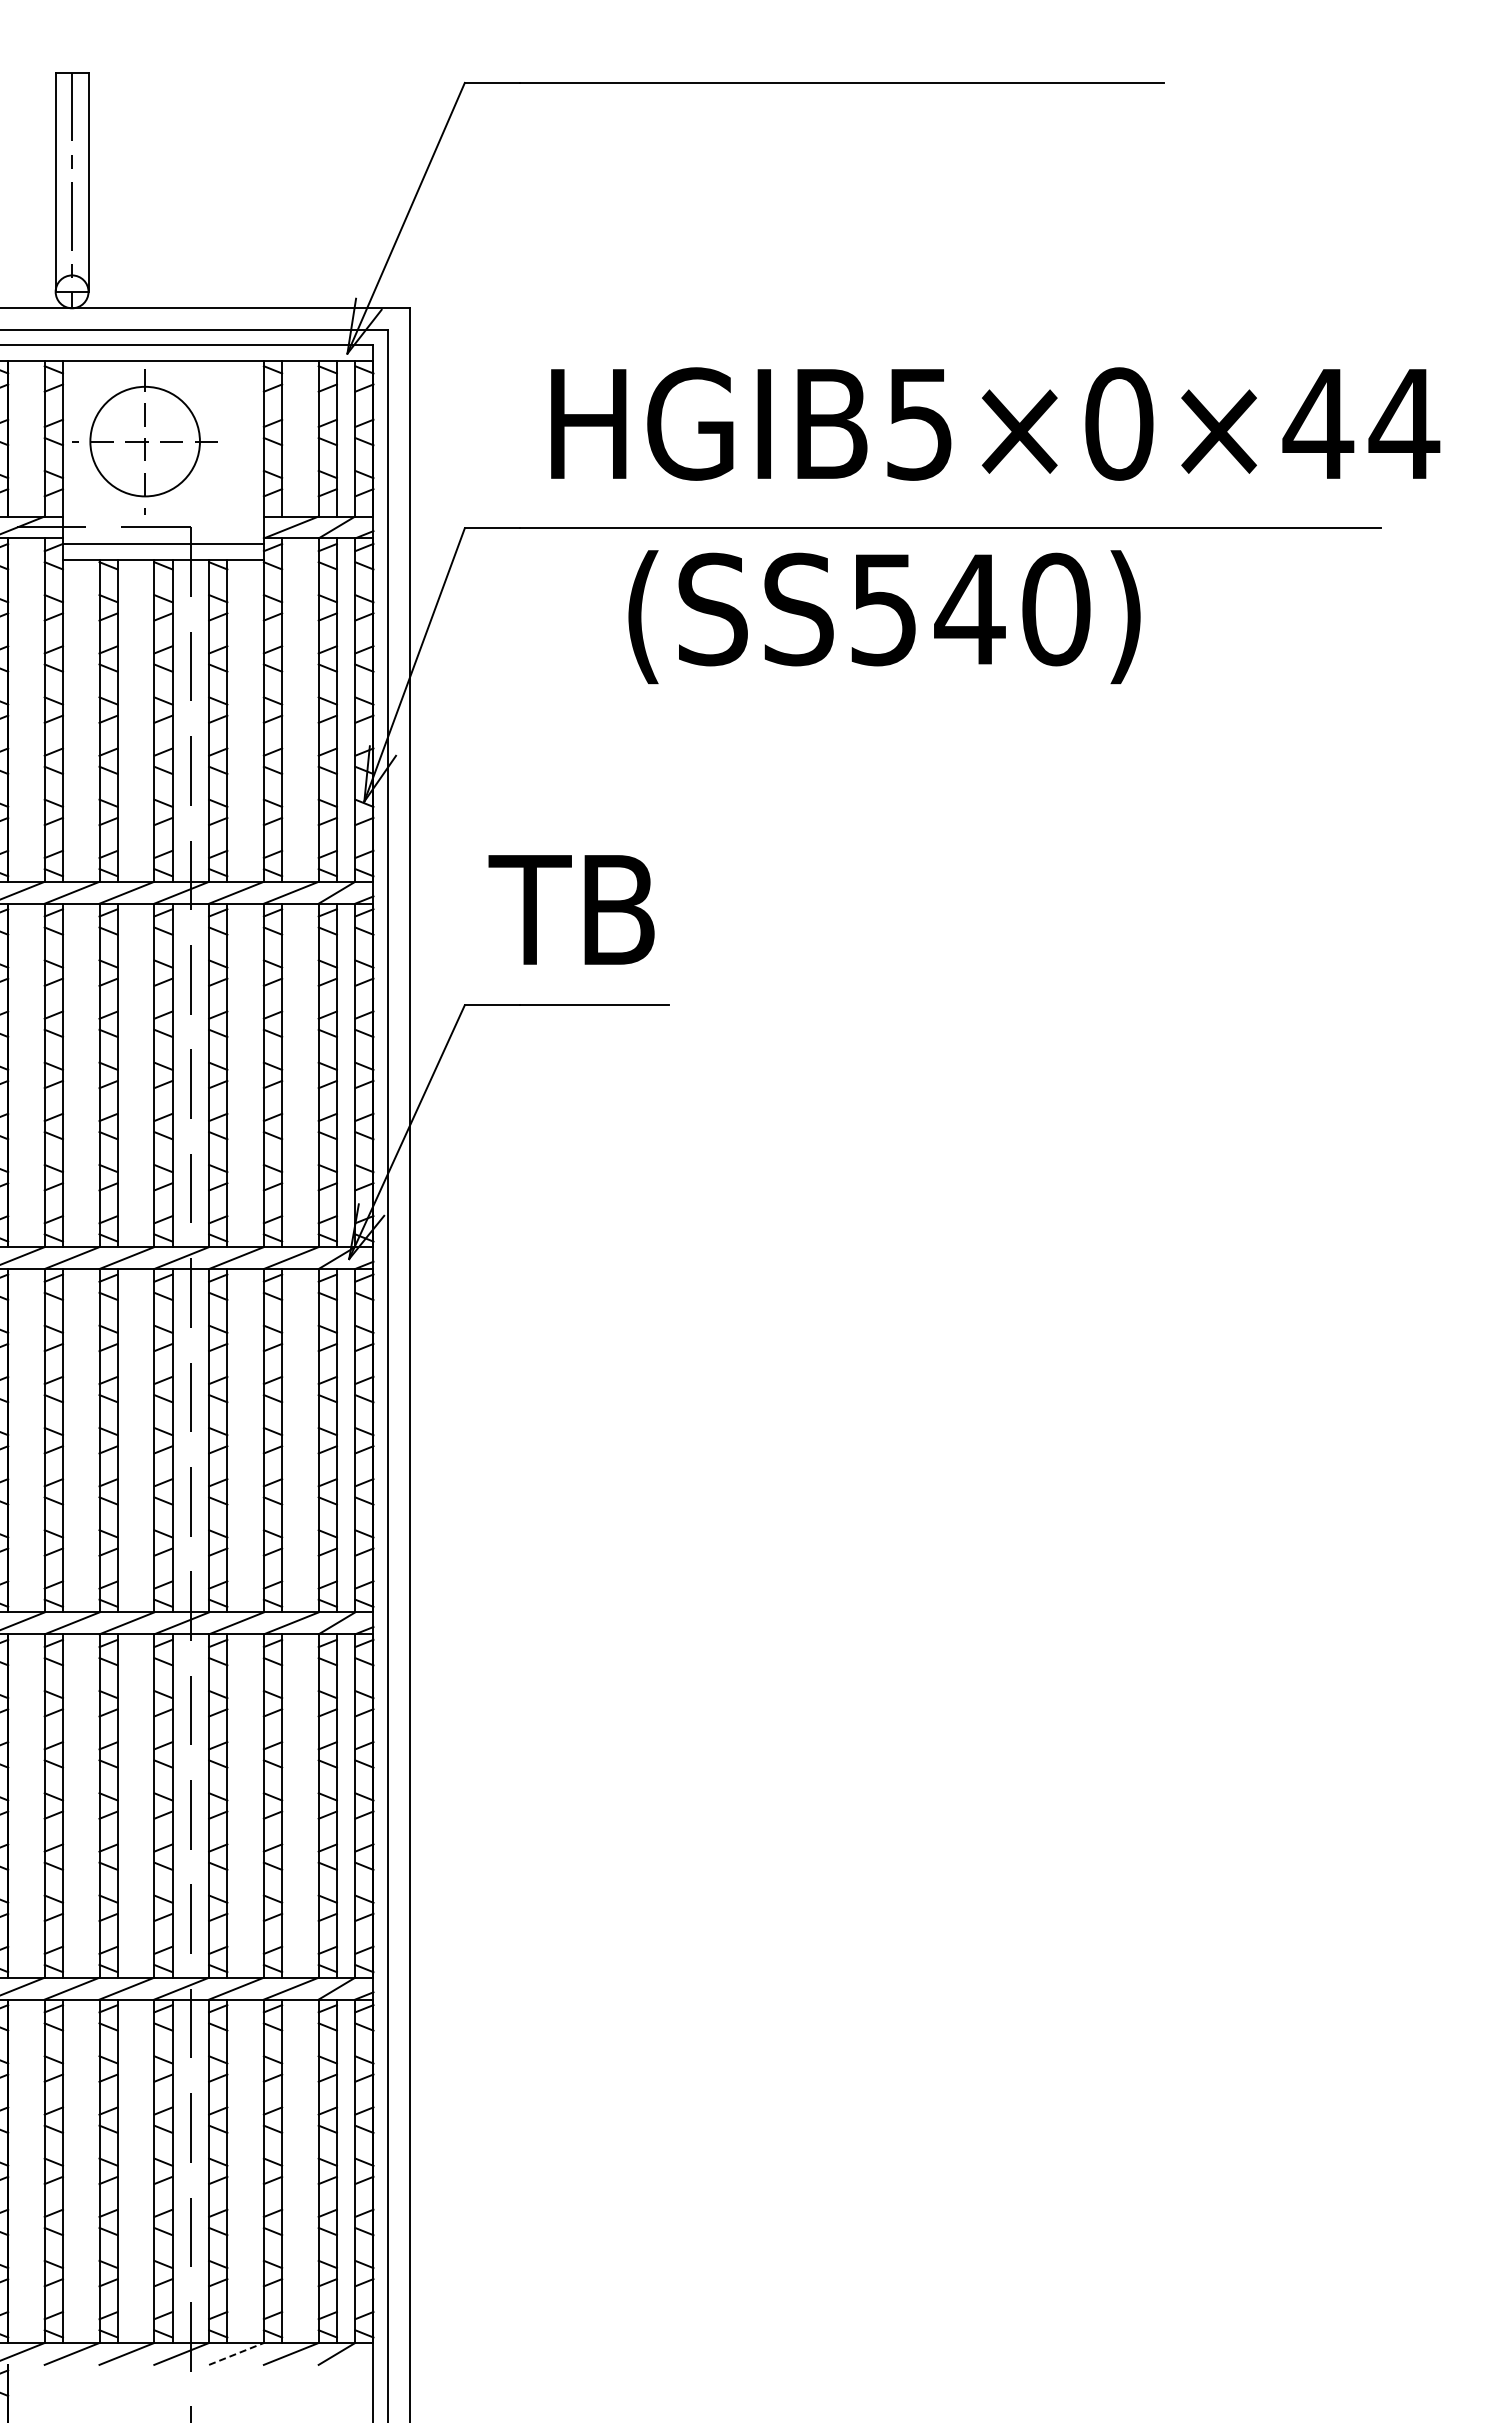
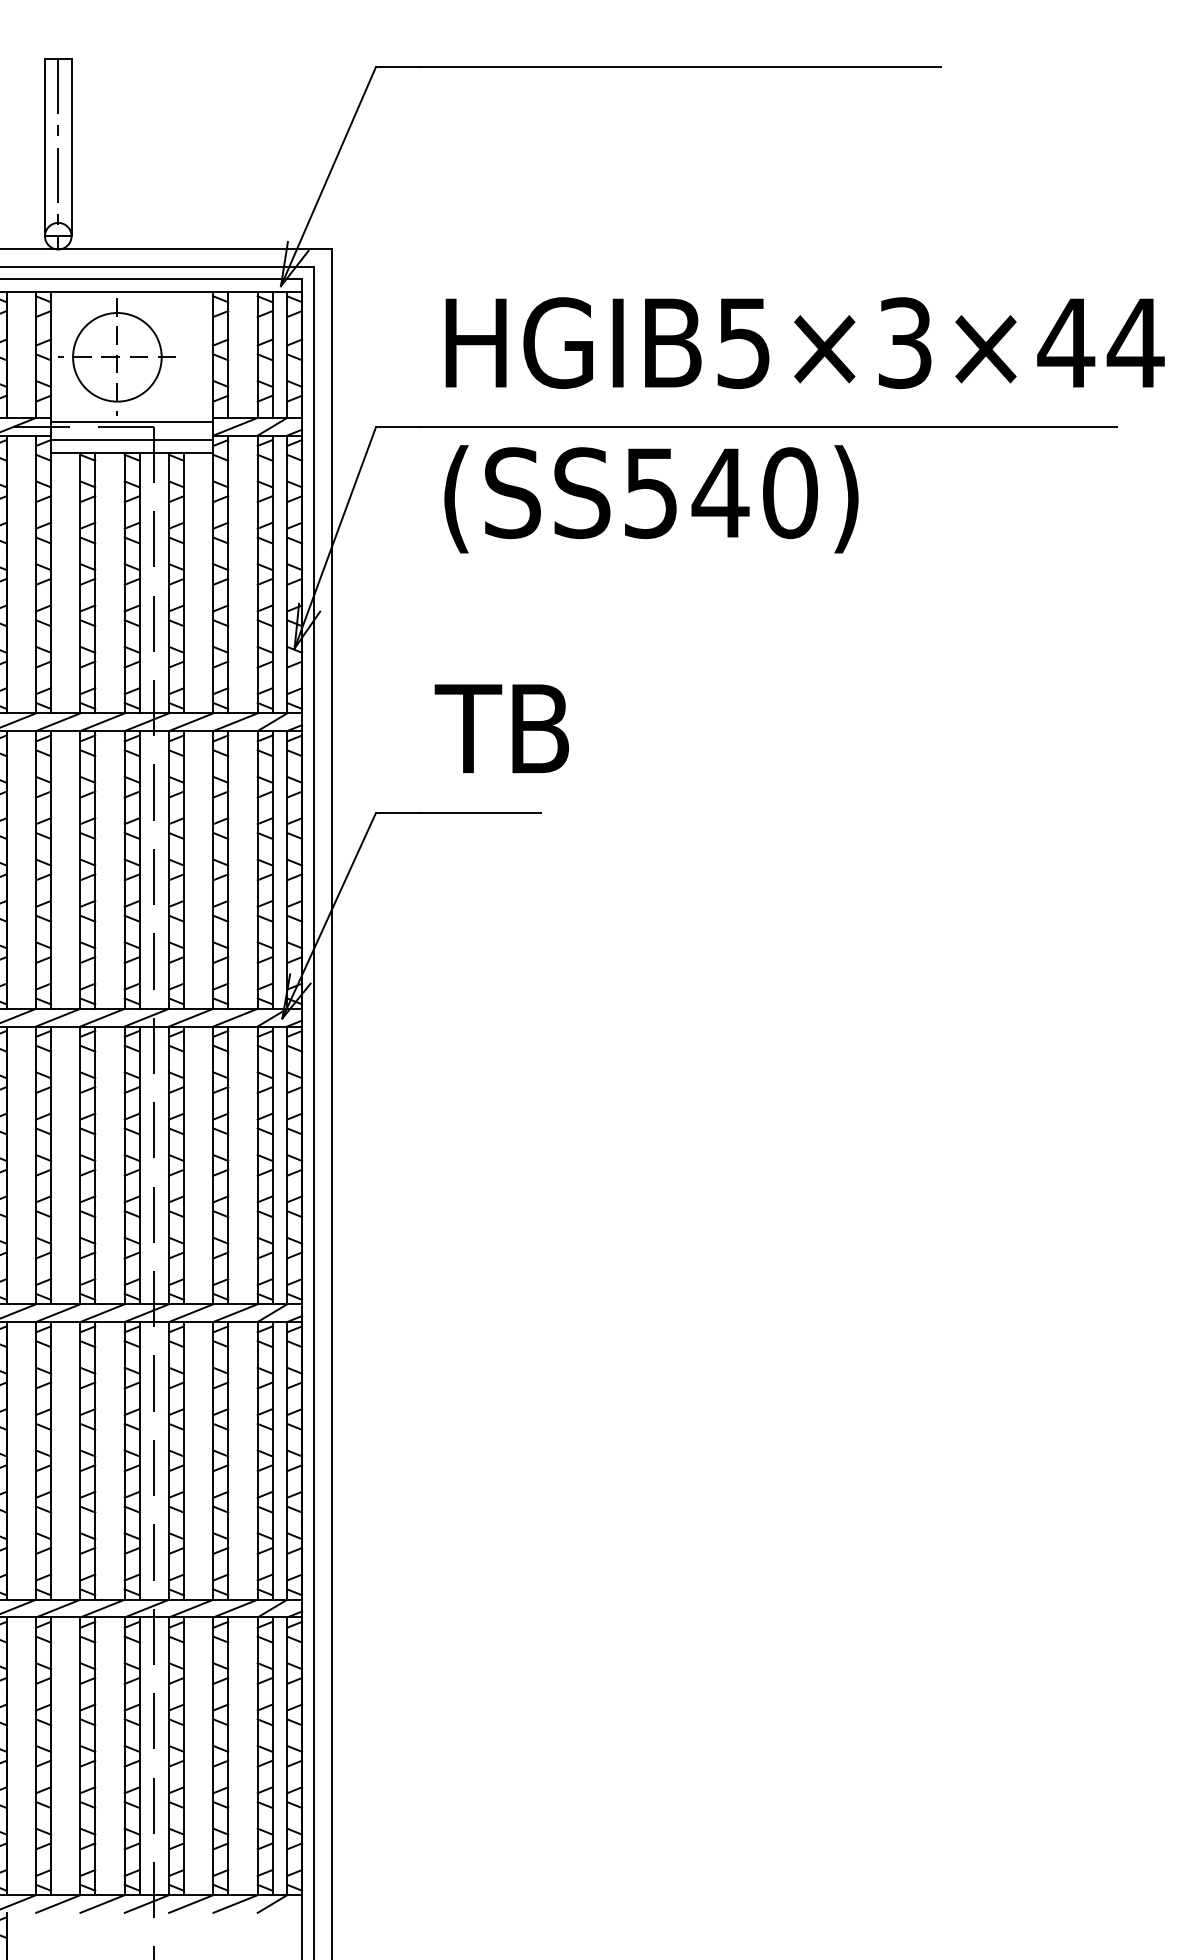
text: (1119, 423) -> (905, 342), HGIB5×0×44 -> HGIB5×3×44
line: (162, 522) -> (131, 422), added
text: (884, 617) -> (651, 499), moved
text: (571, 909) -> (501, 728), moved
line: (236, 2353) -> (191, 1903), dashed -> solid

